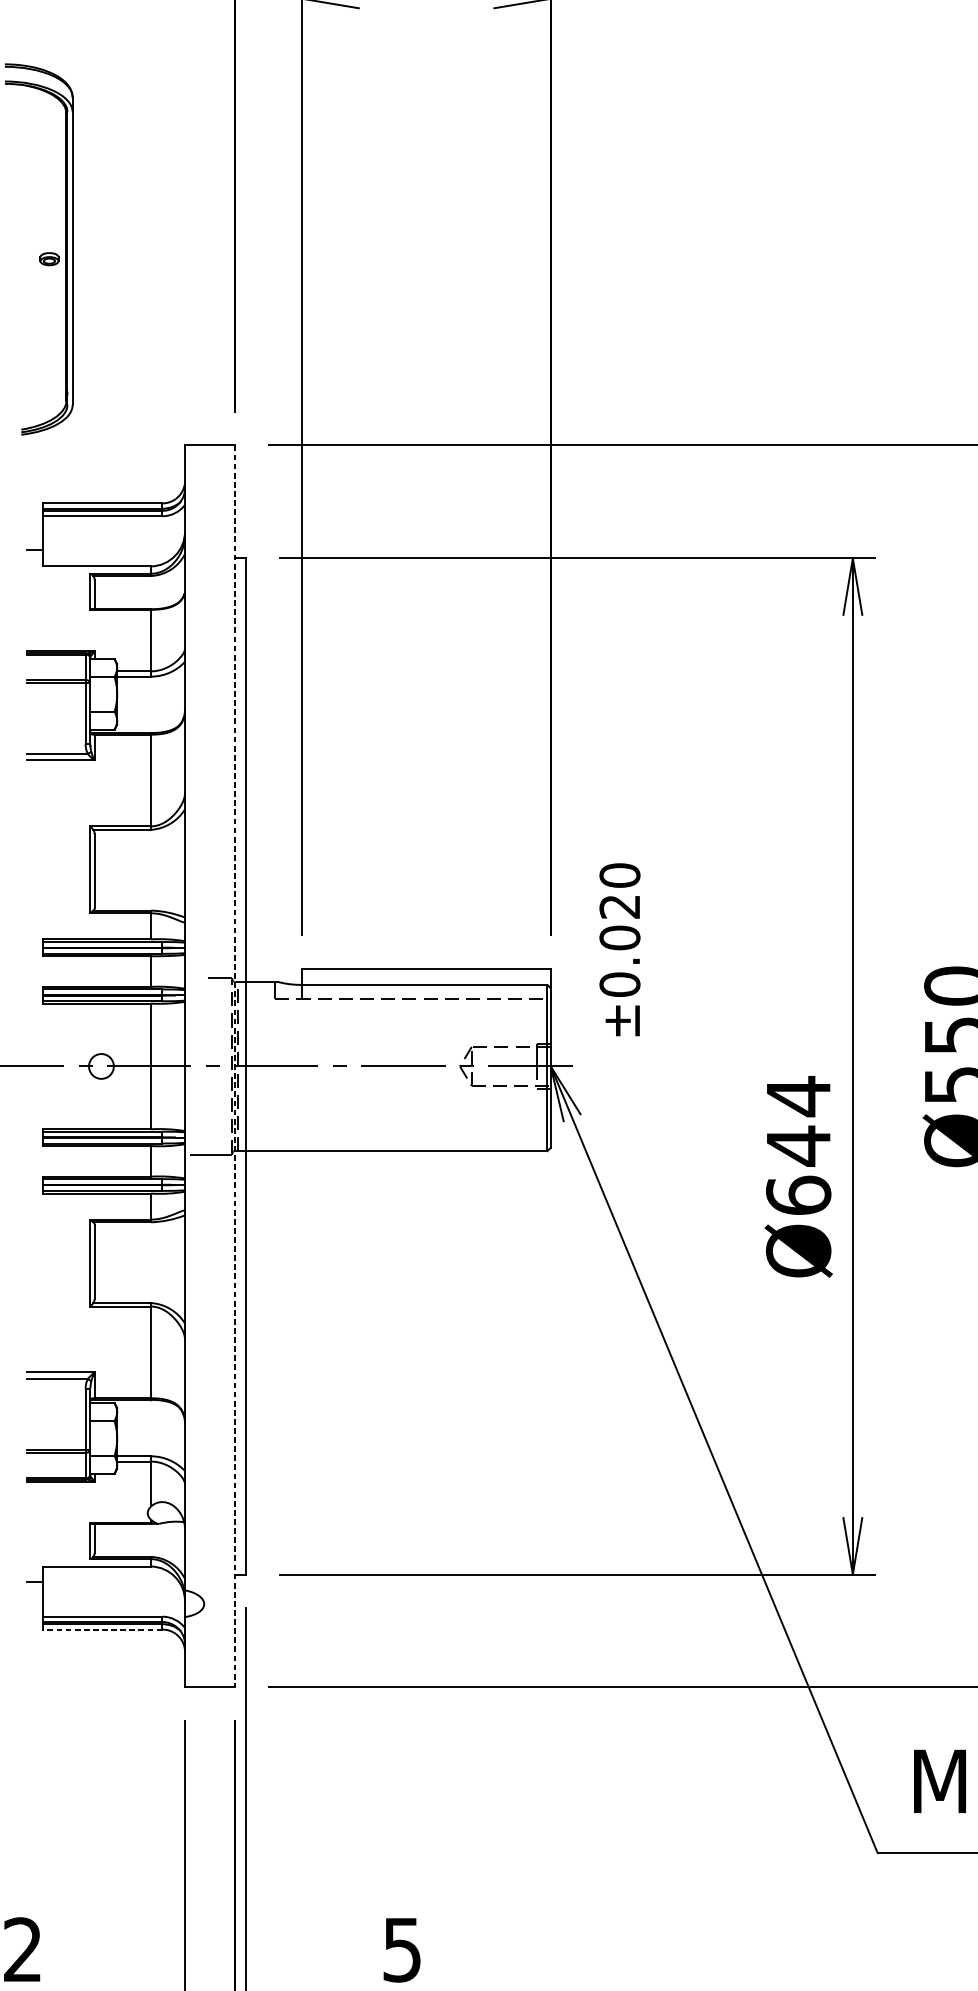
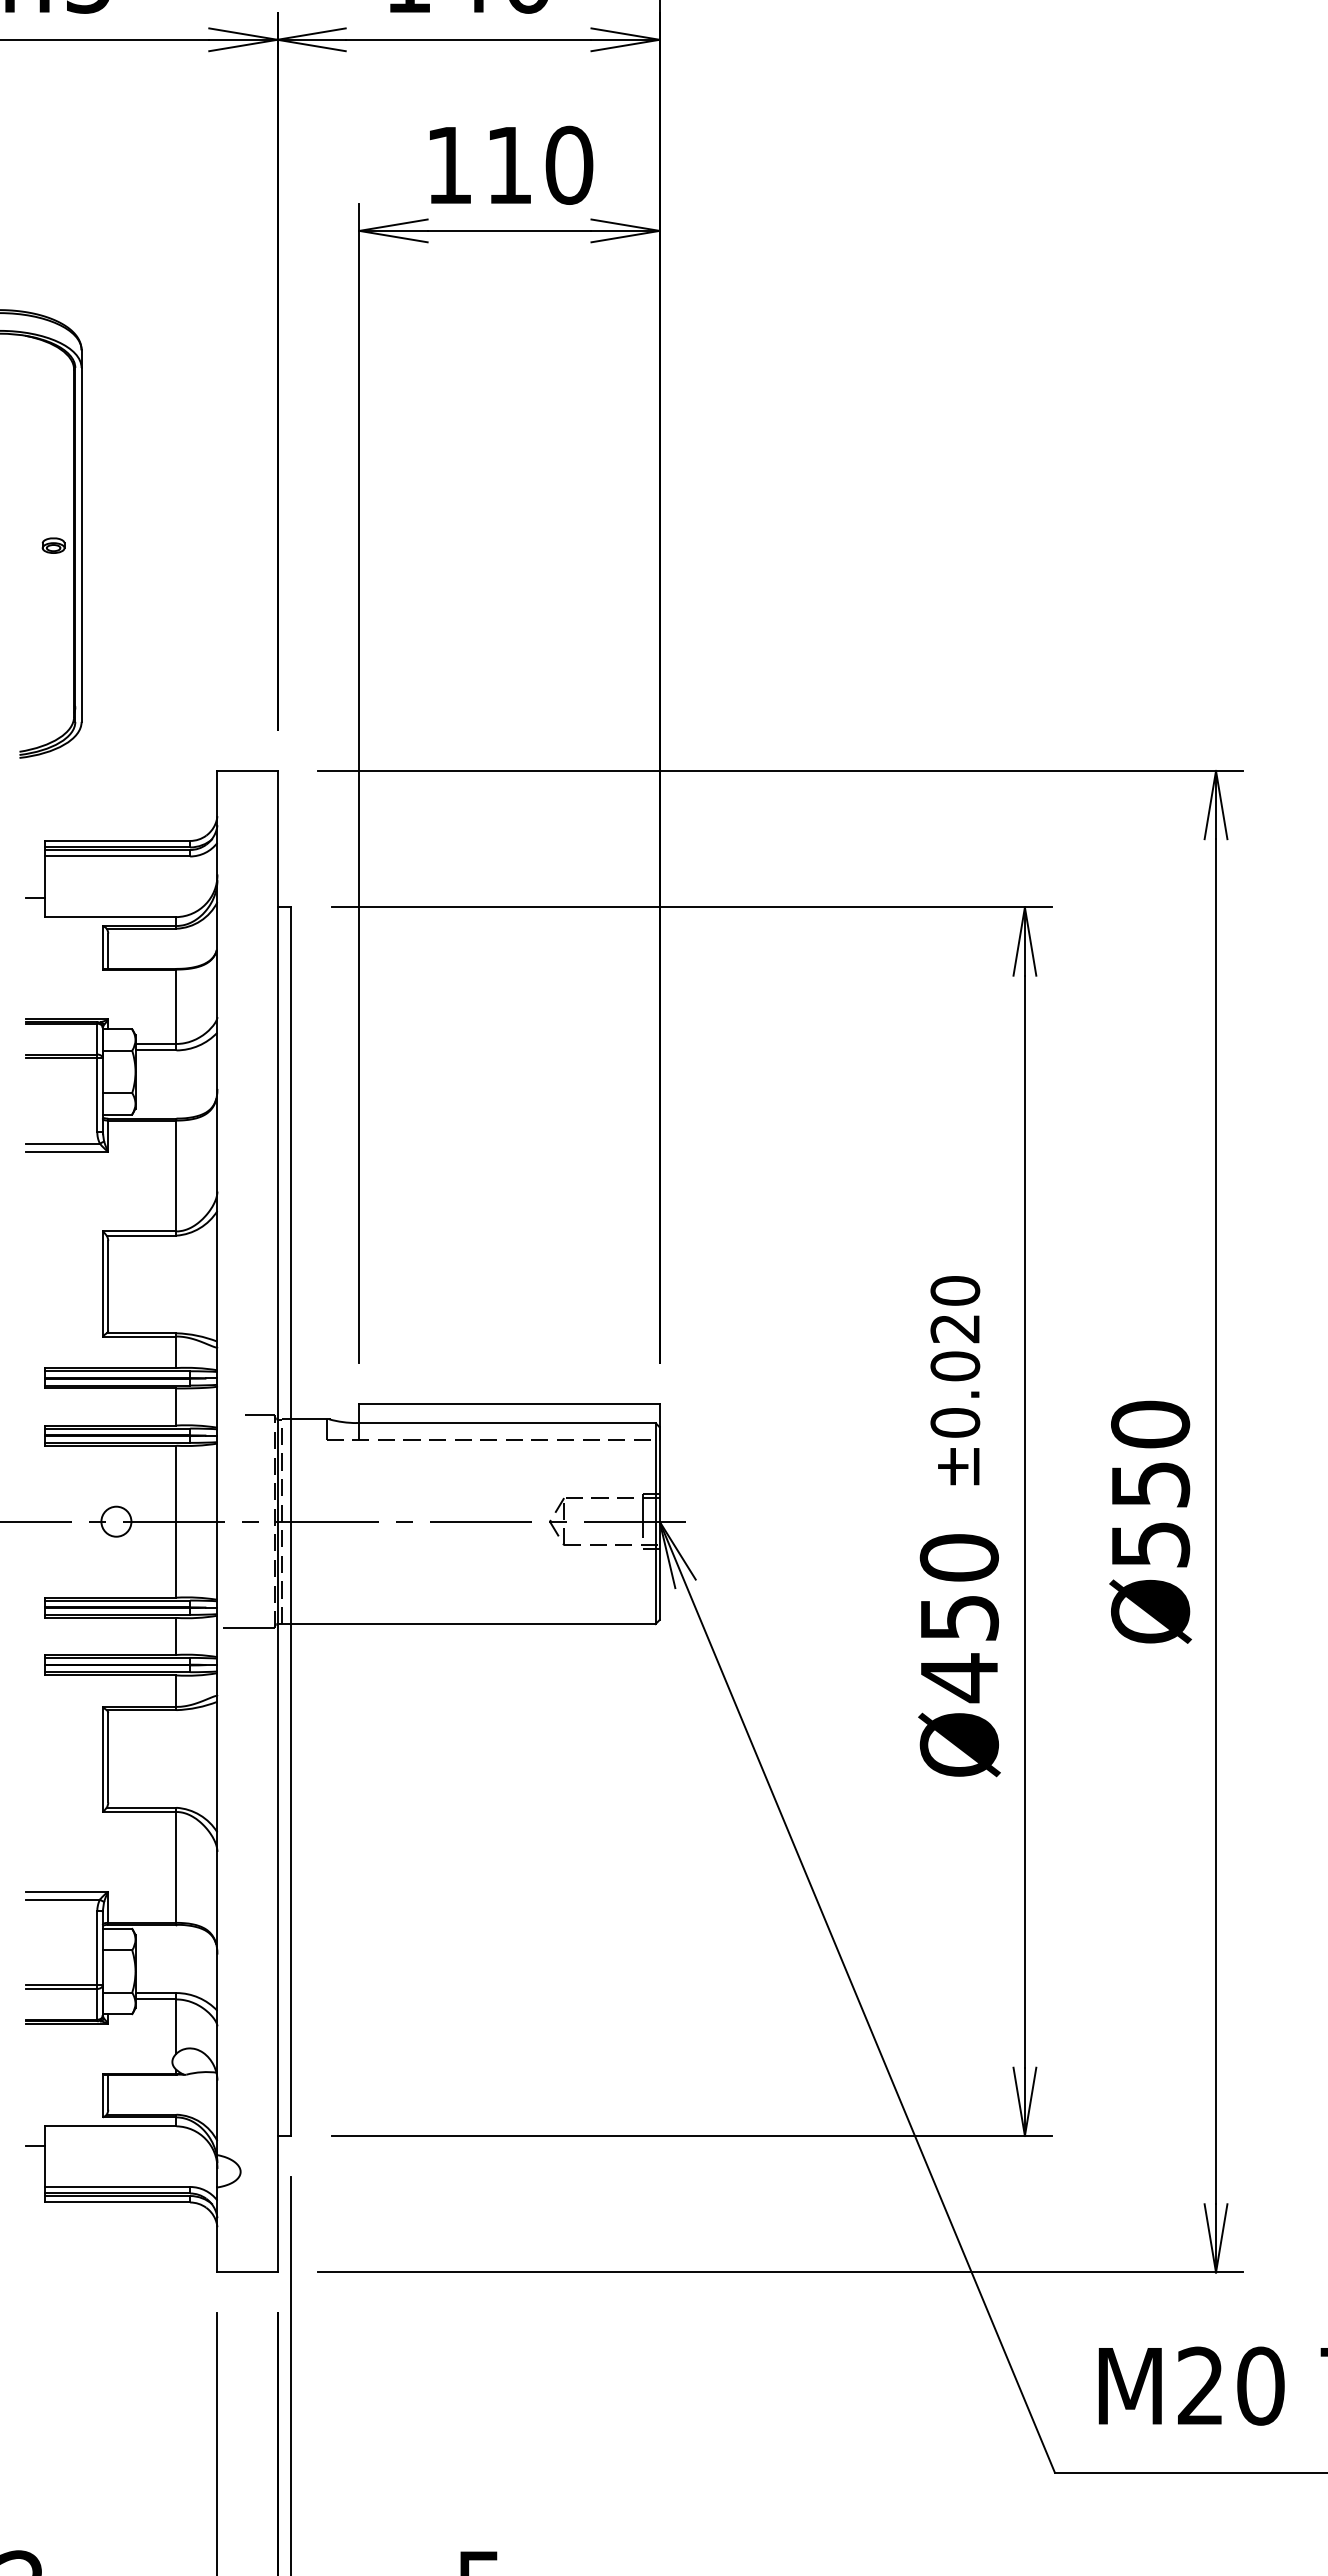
text: (620, 949) -> (955, 1380), moved
line: (234, 1066) -> (277, 1521), dashed -> solid
text: (798, 1146) -> (959, 1618), Ø644 -> Ø450
line: (102, 1629) -> (117, 2202), dashed -> solid

